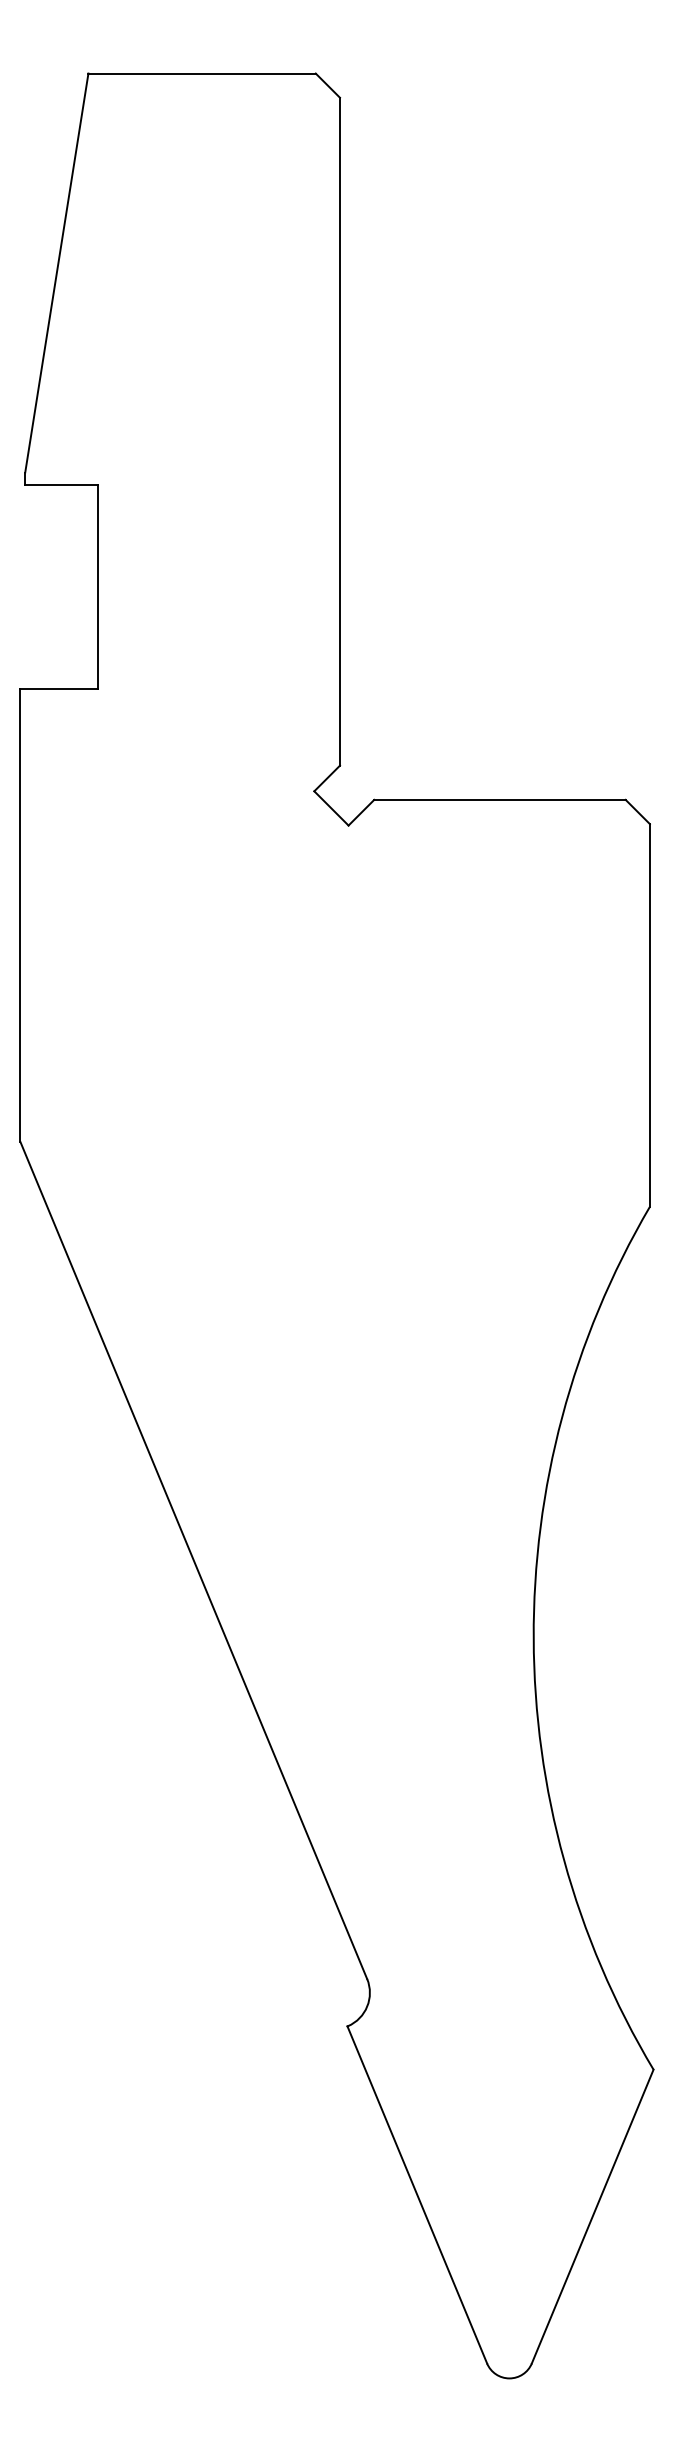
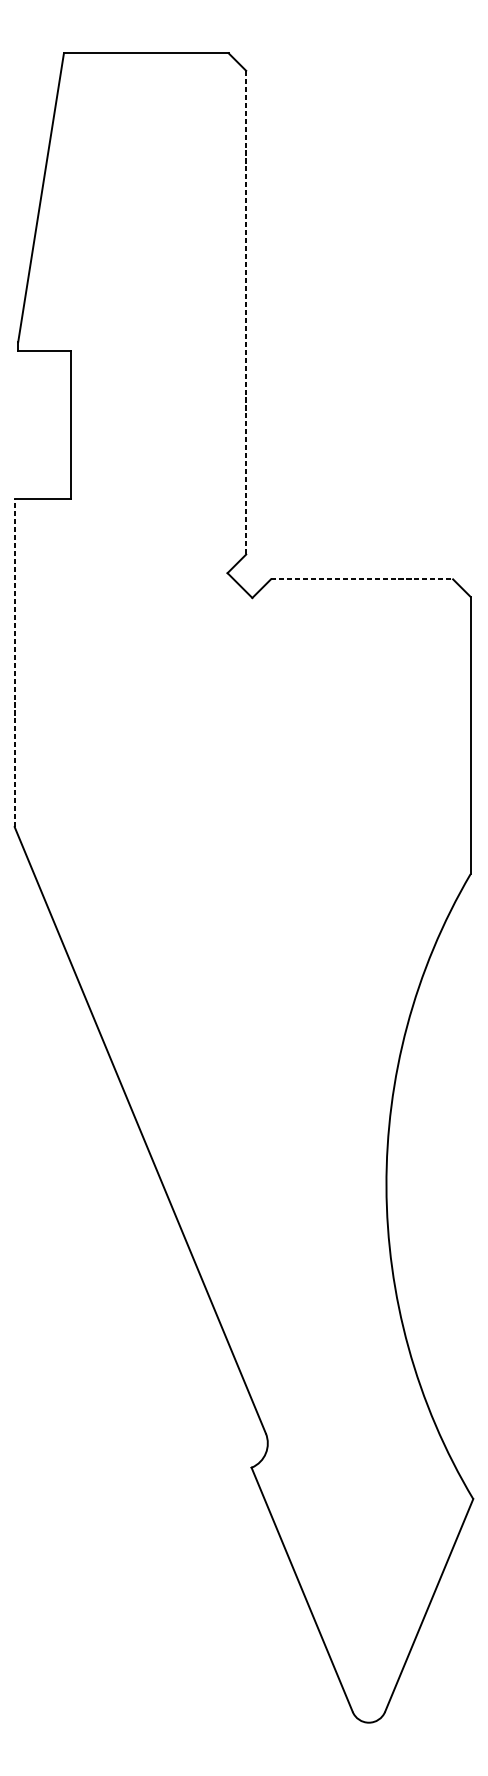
line: (340, 431) -> (246, 312), solid -> dashed
line: (499, 799) -> (361, 579), solid -> dashed
line: (20, 915) -> (14, 663), solid -> dashed

